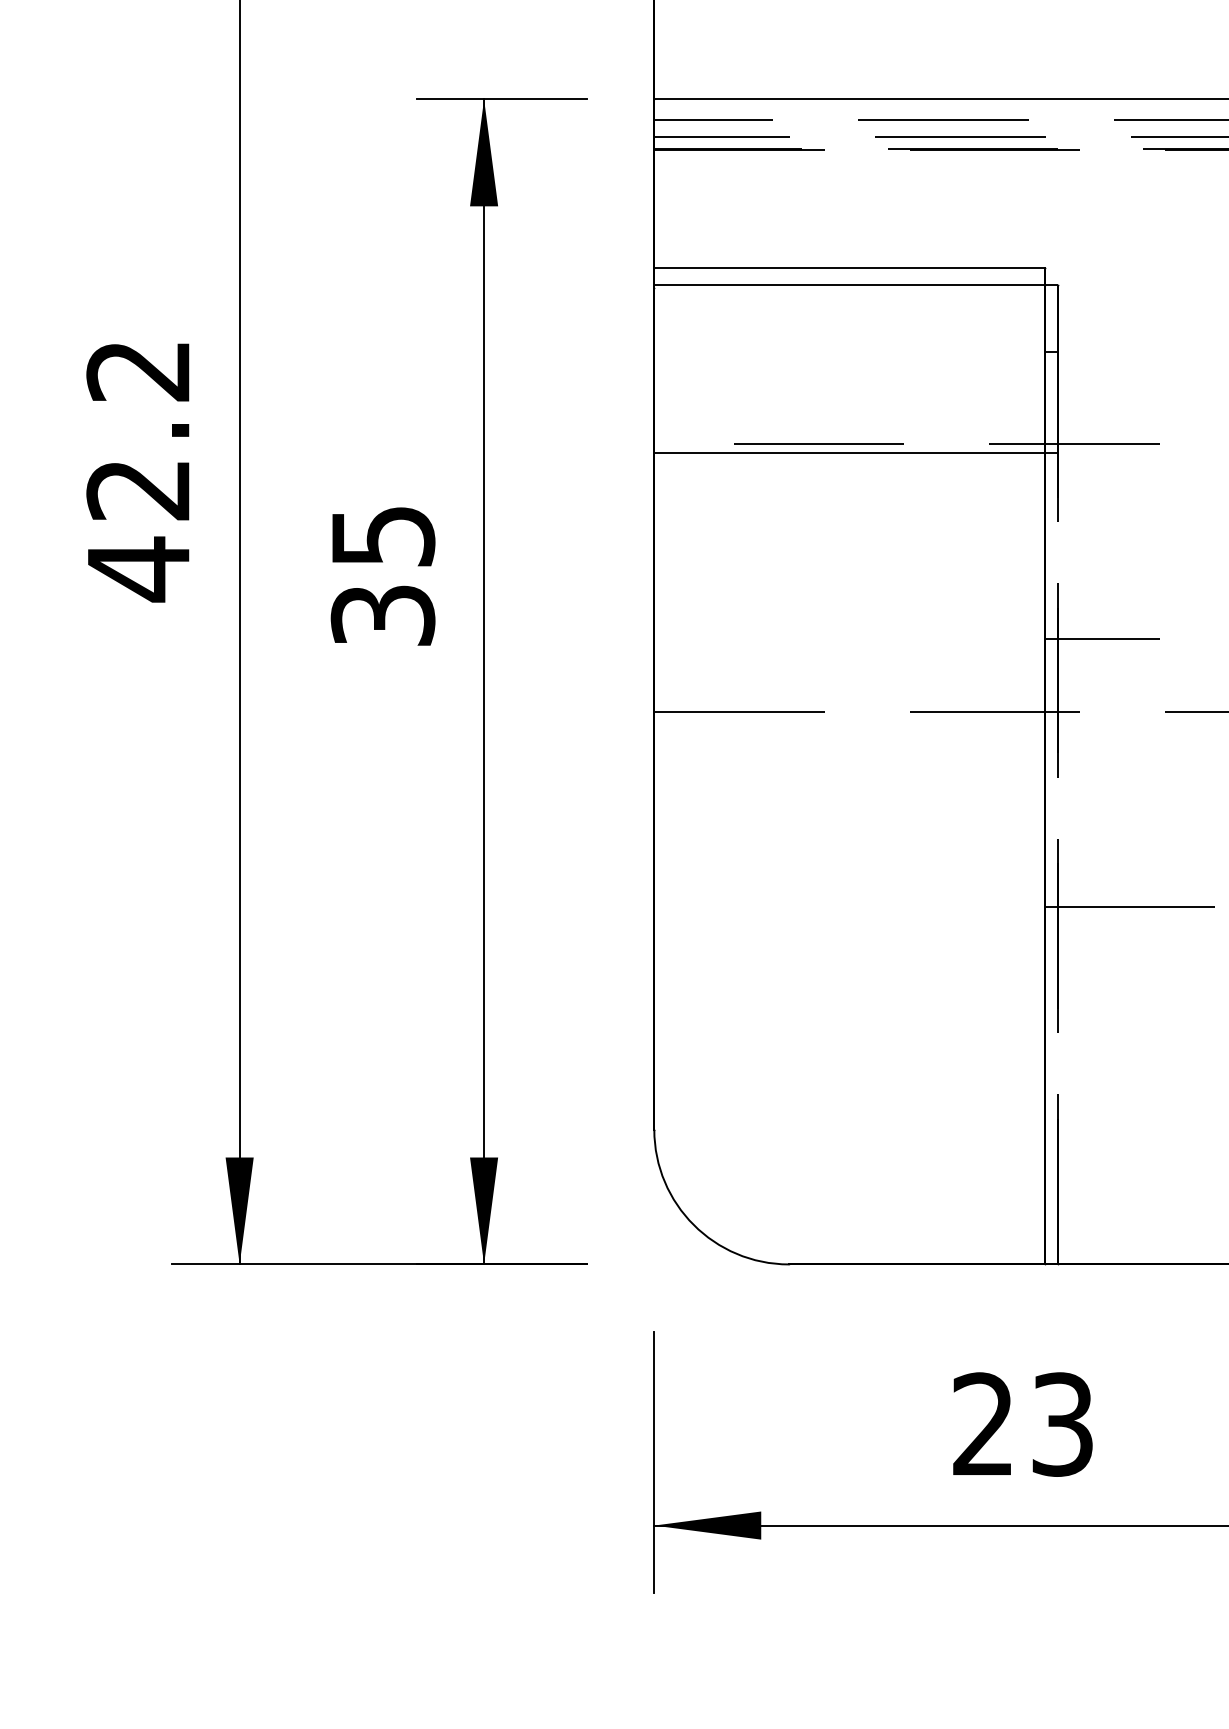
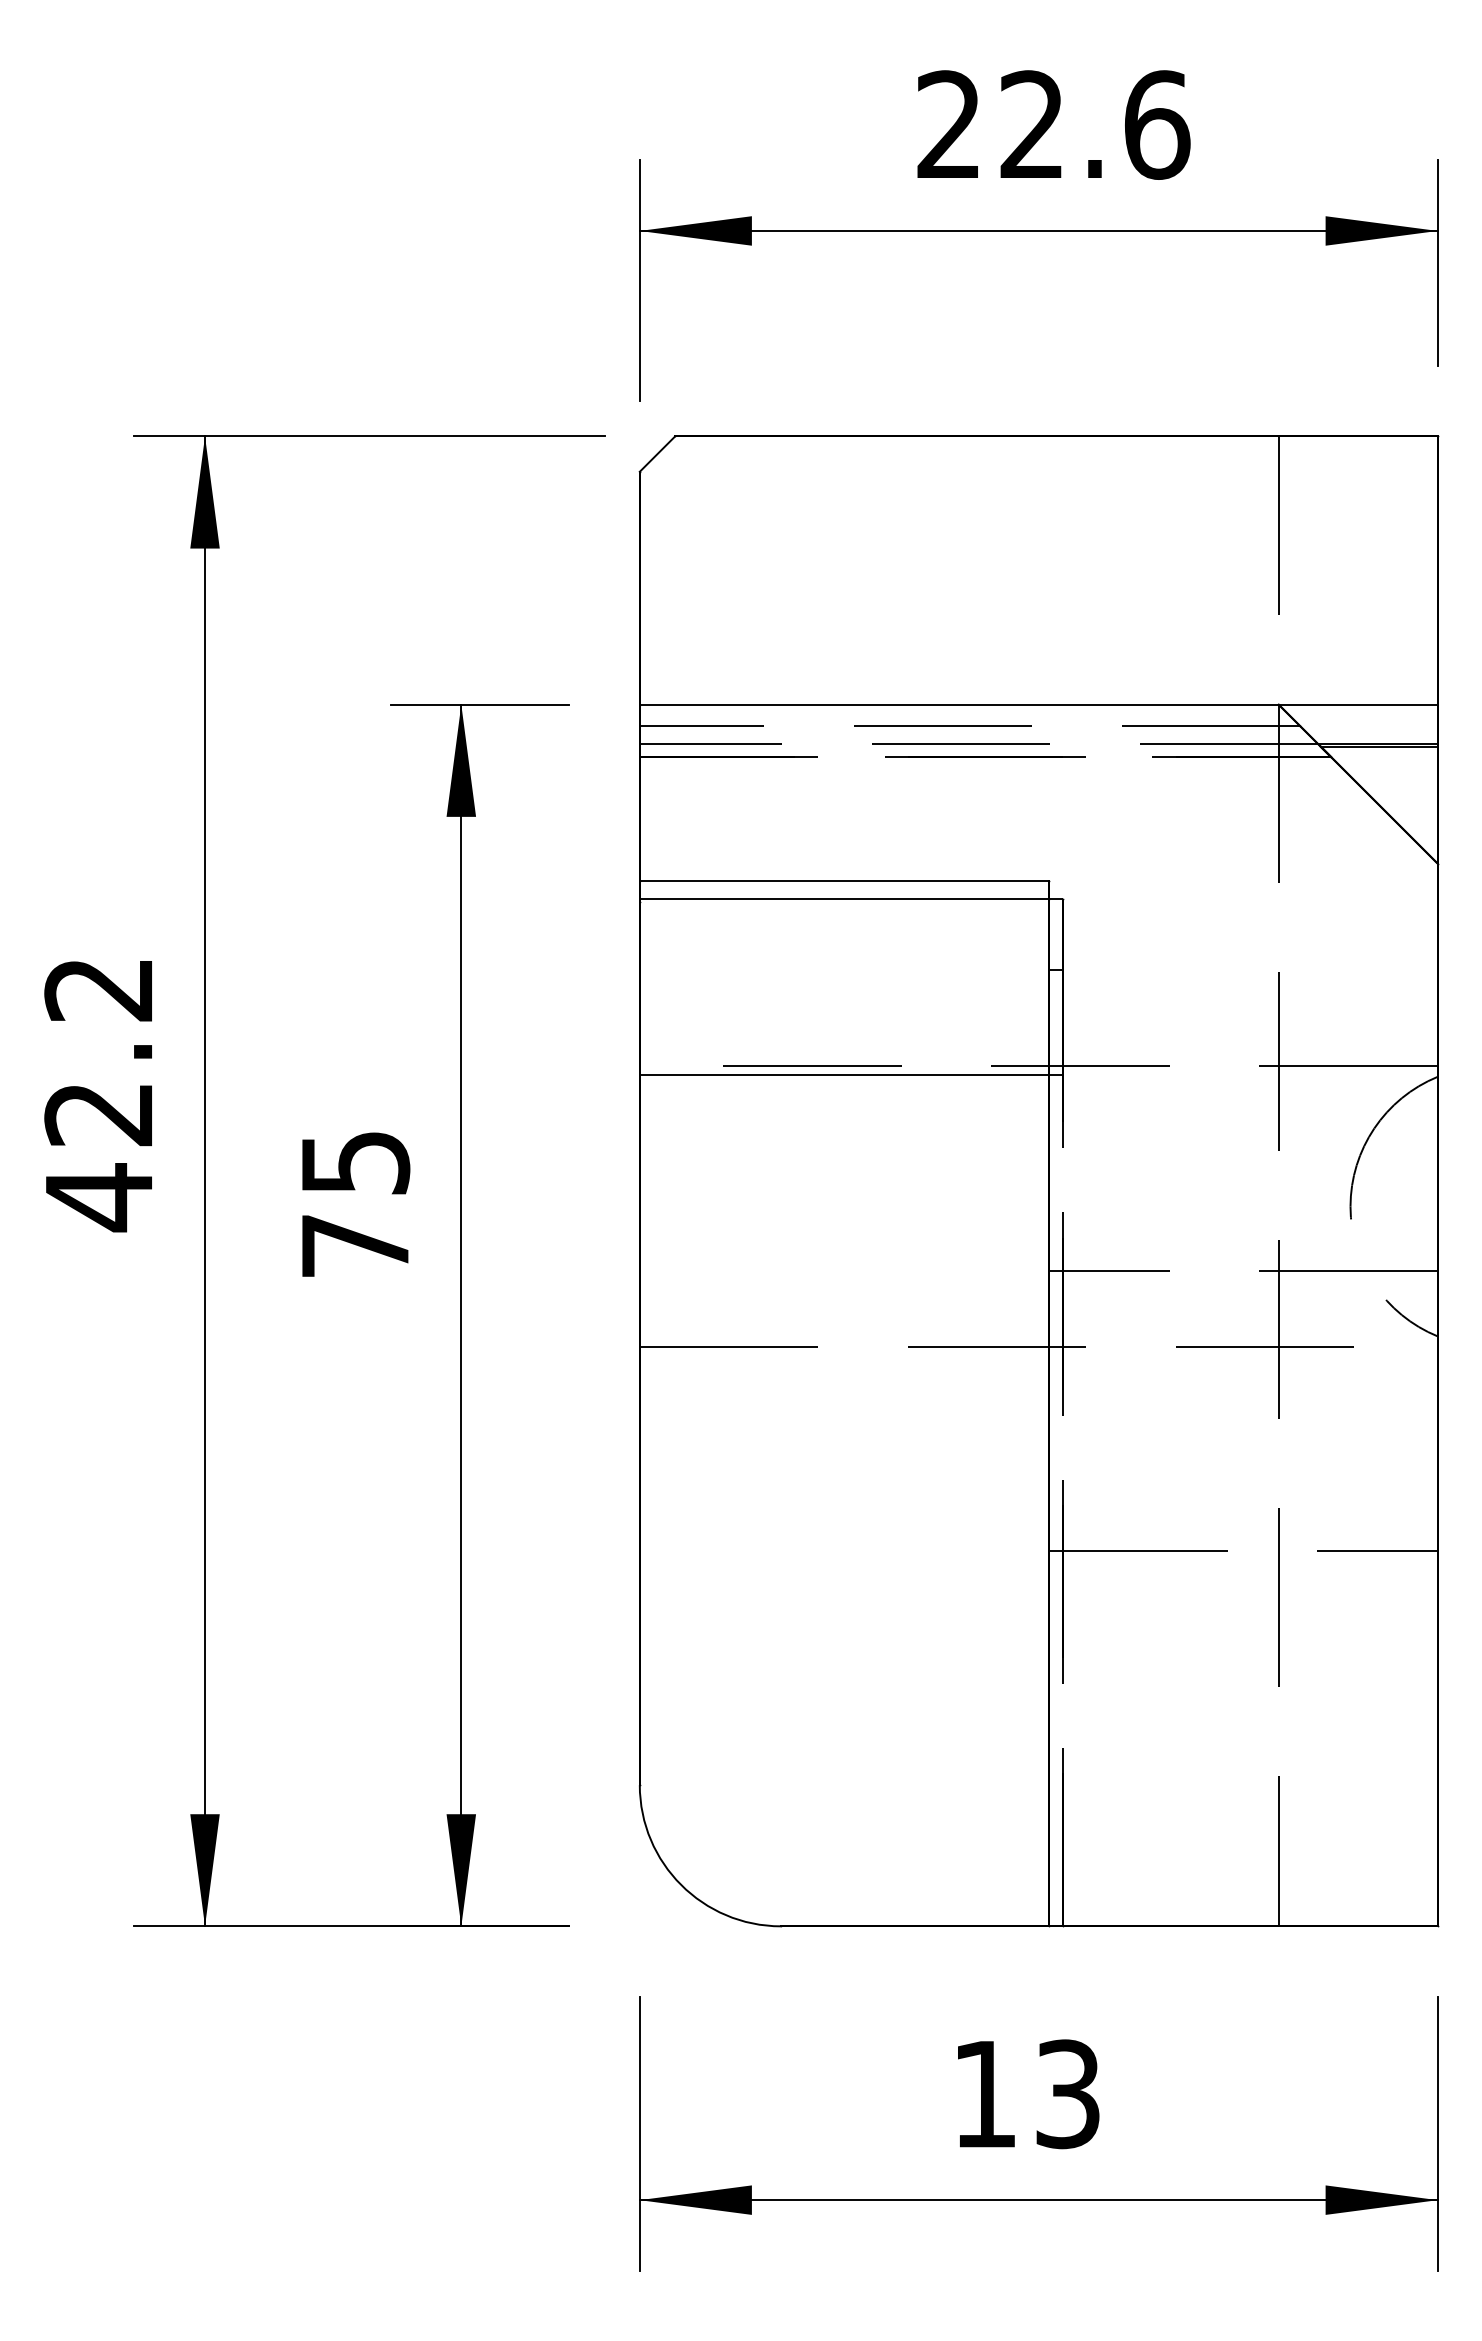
text: (383, 615) -> (355, 1245), 35 -> 75
text: (982, 1423) -> (983, 2093), 23 -> 13

